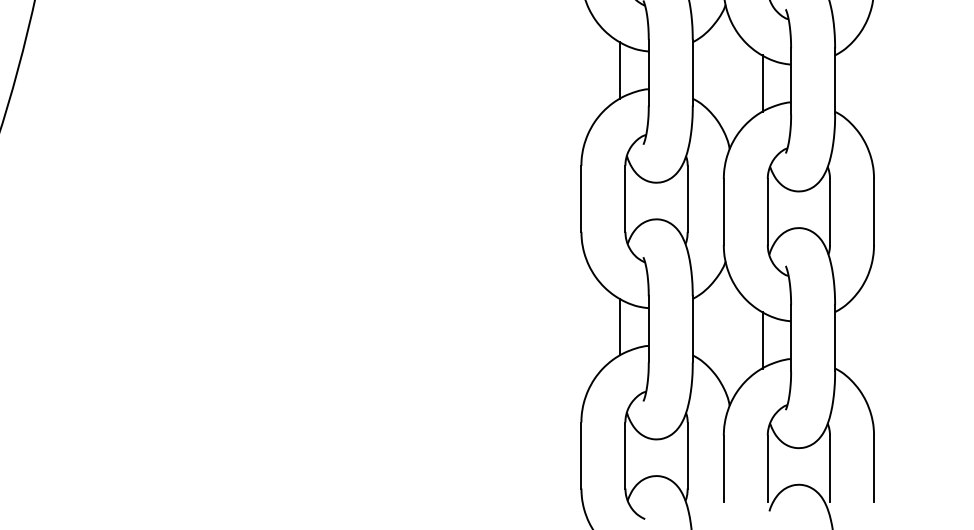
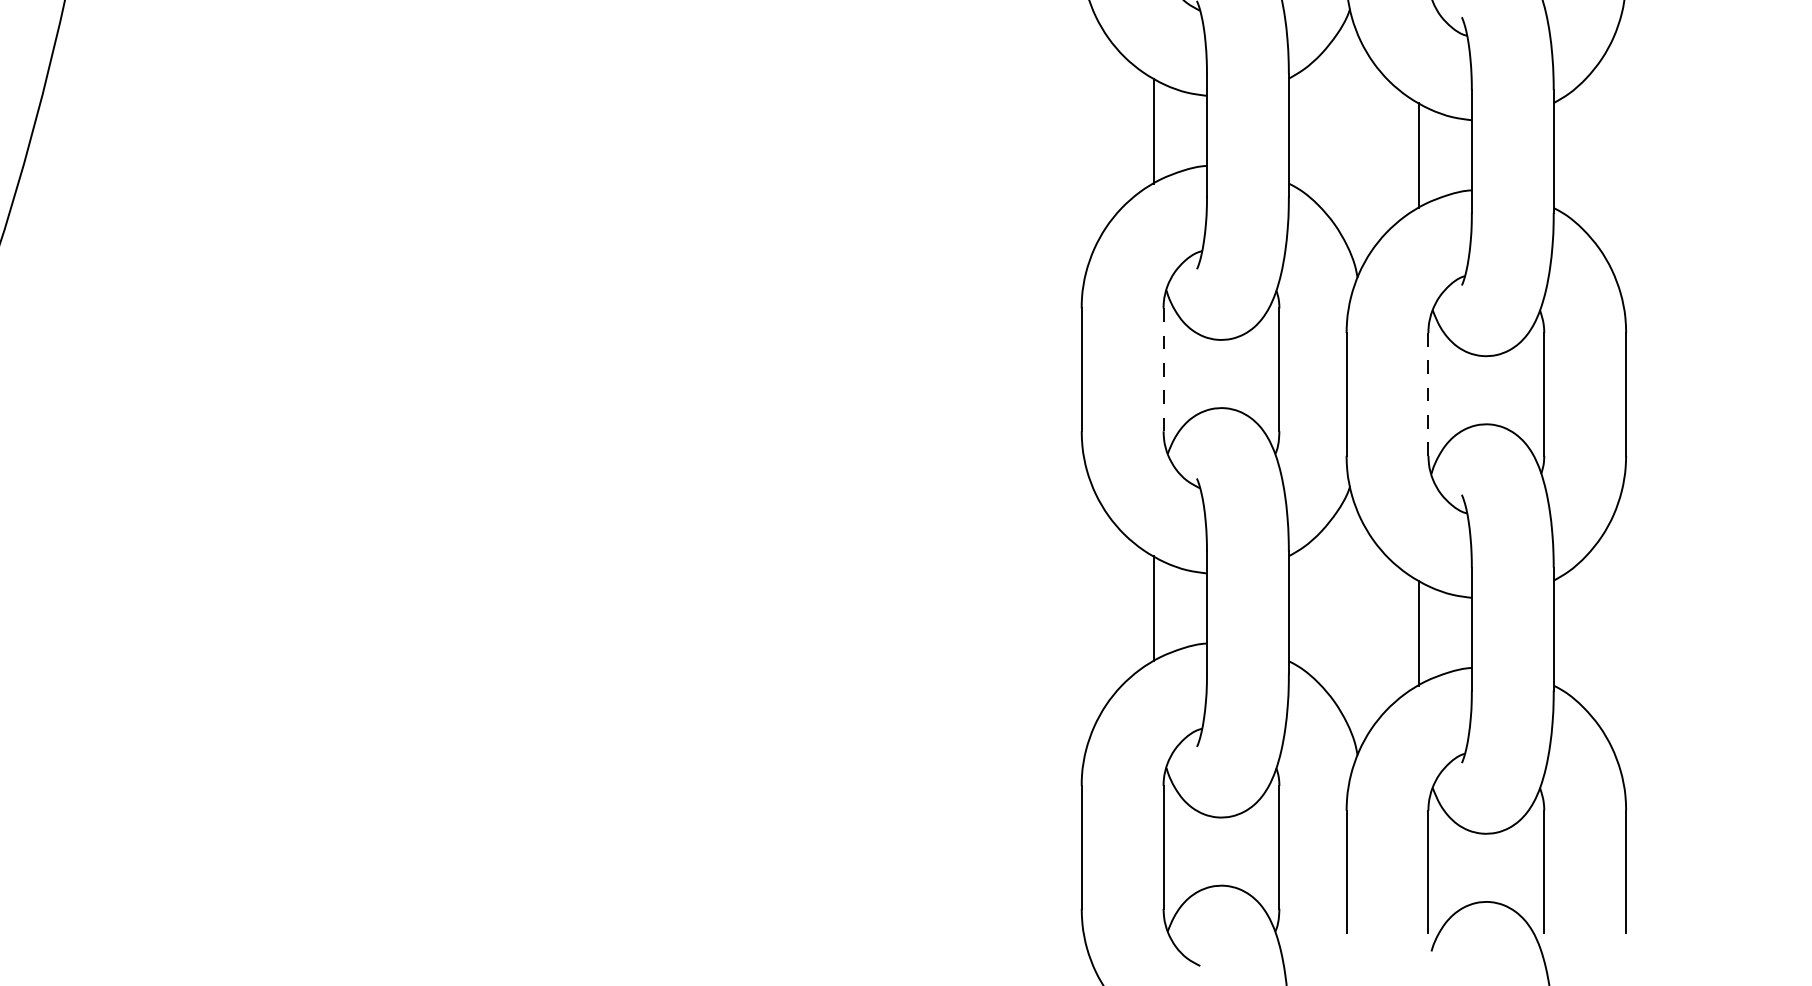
line: (625, 198) -> (1163, 369), solid -> dashed
line: (767, 211) -> (1427, 393), solid -> dashed

